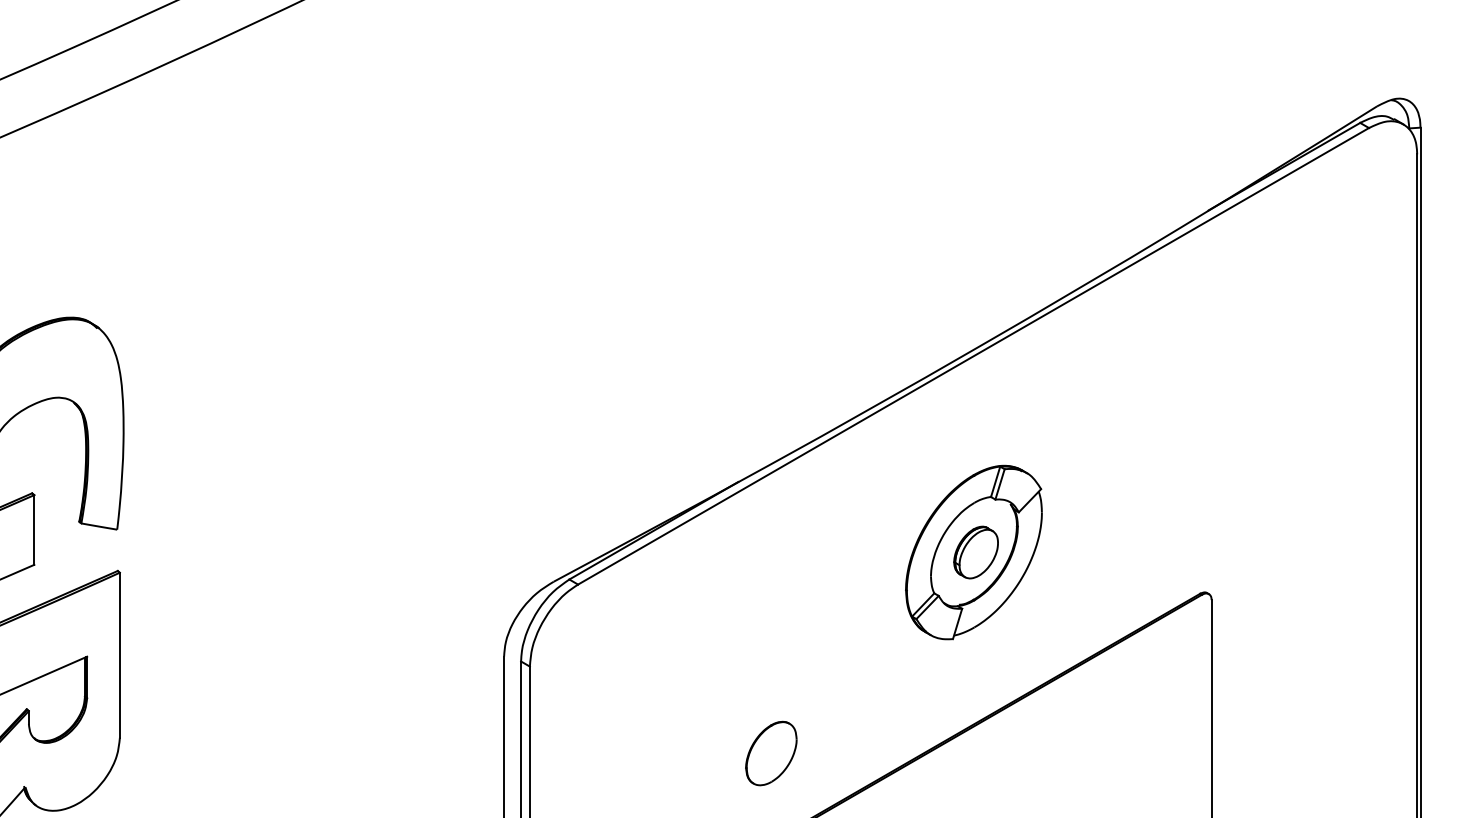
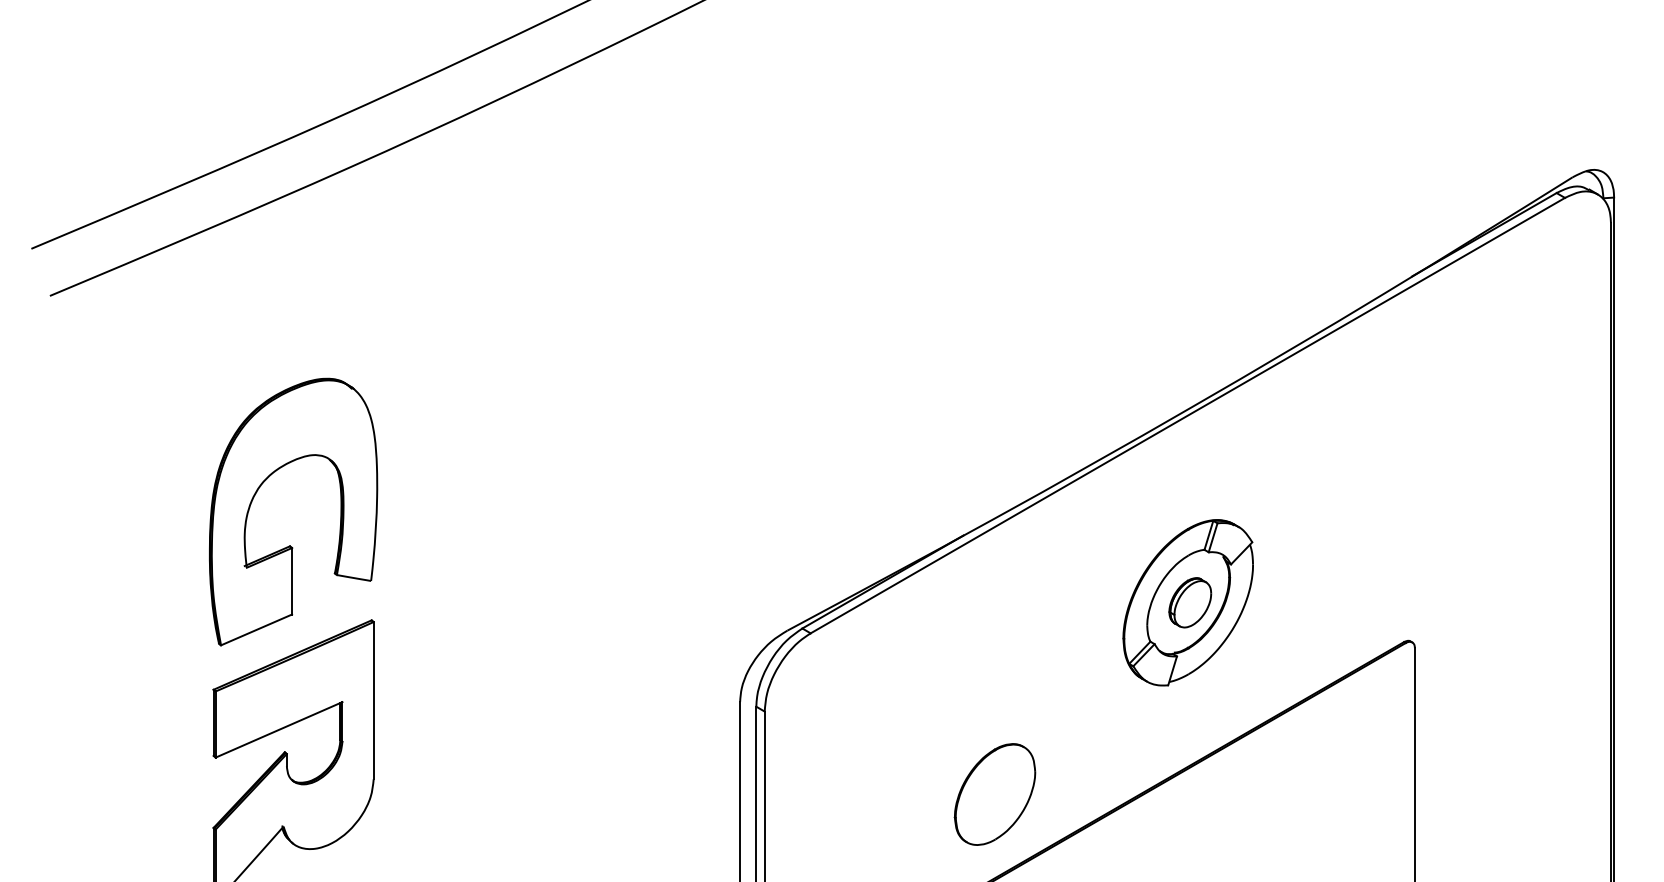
part: (770, 753) -> (994, 794), size x1.67

